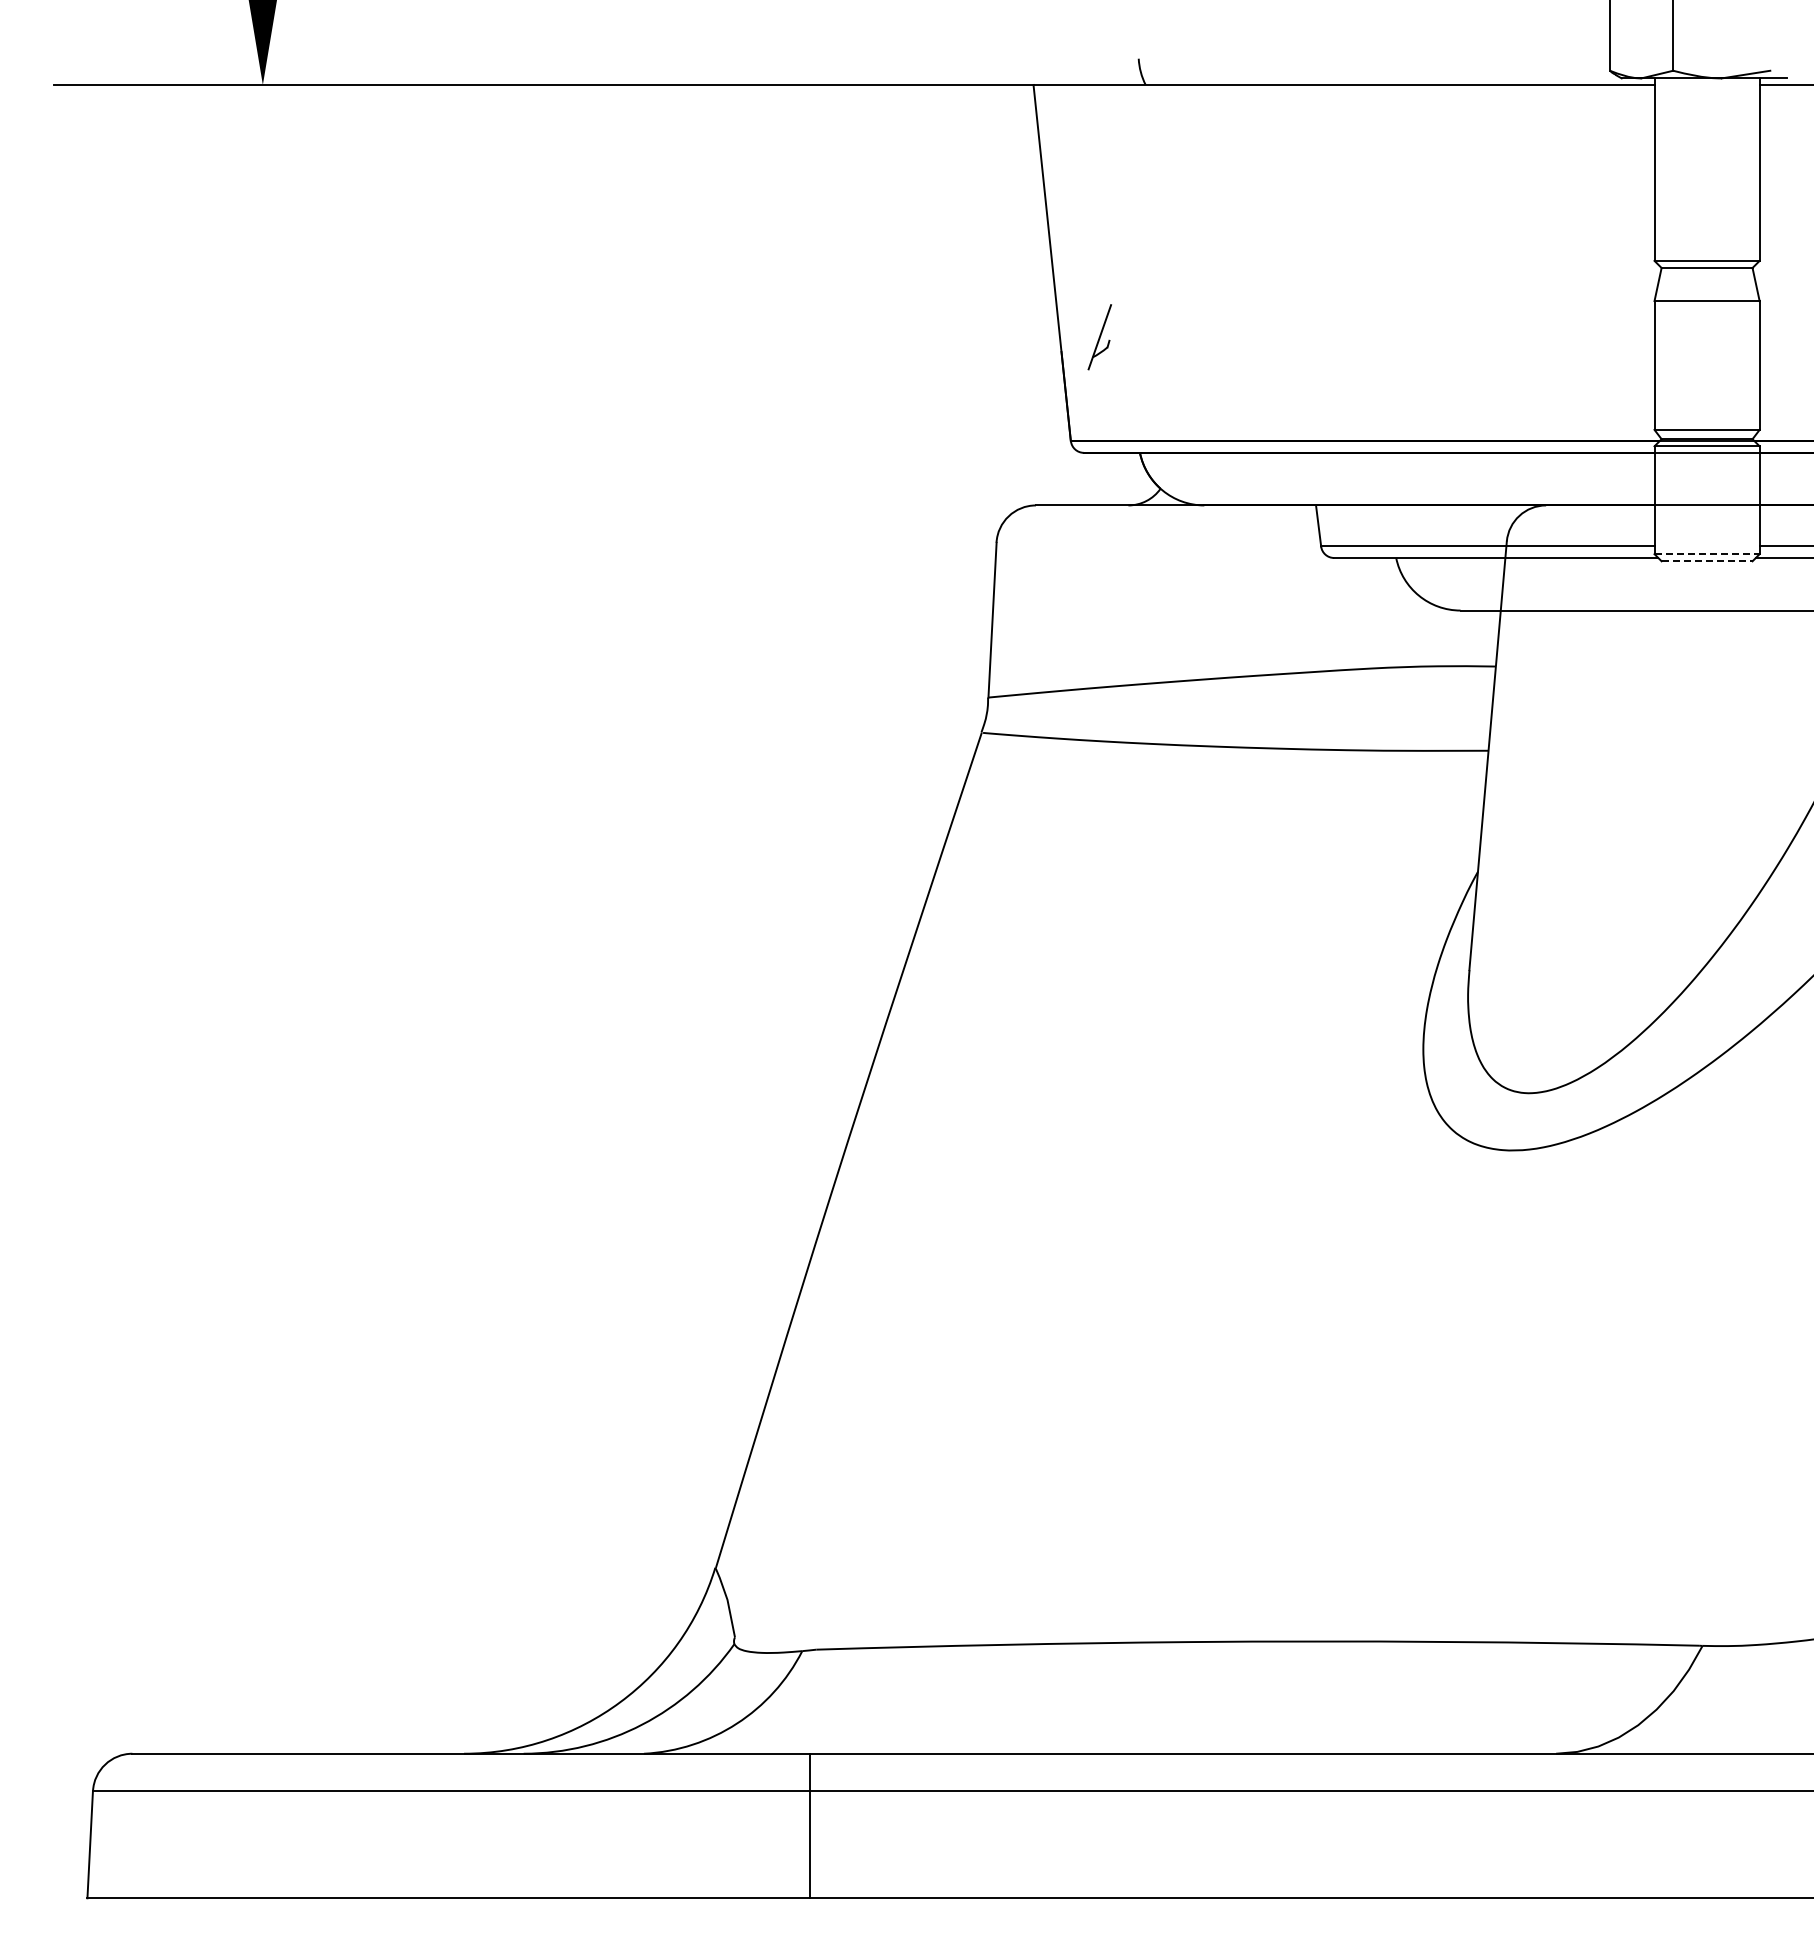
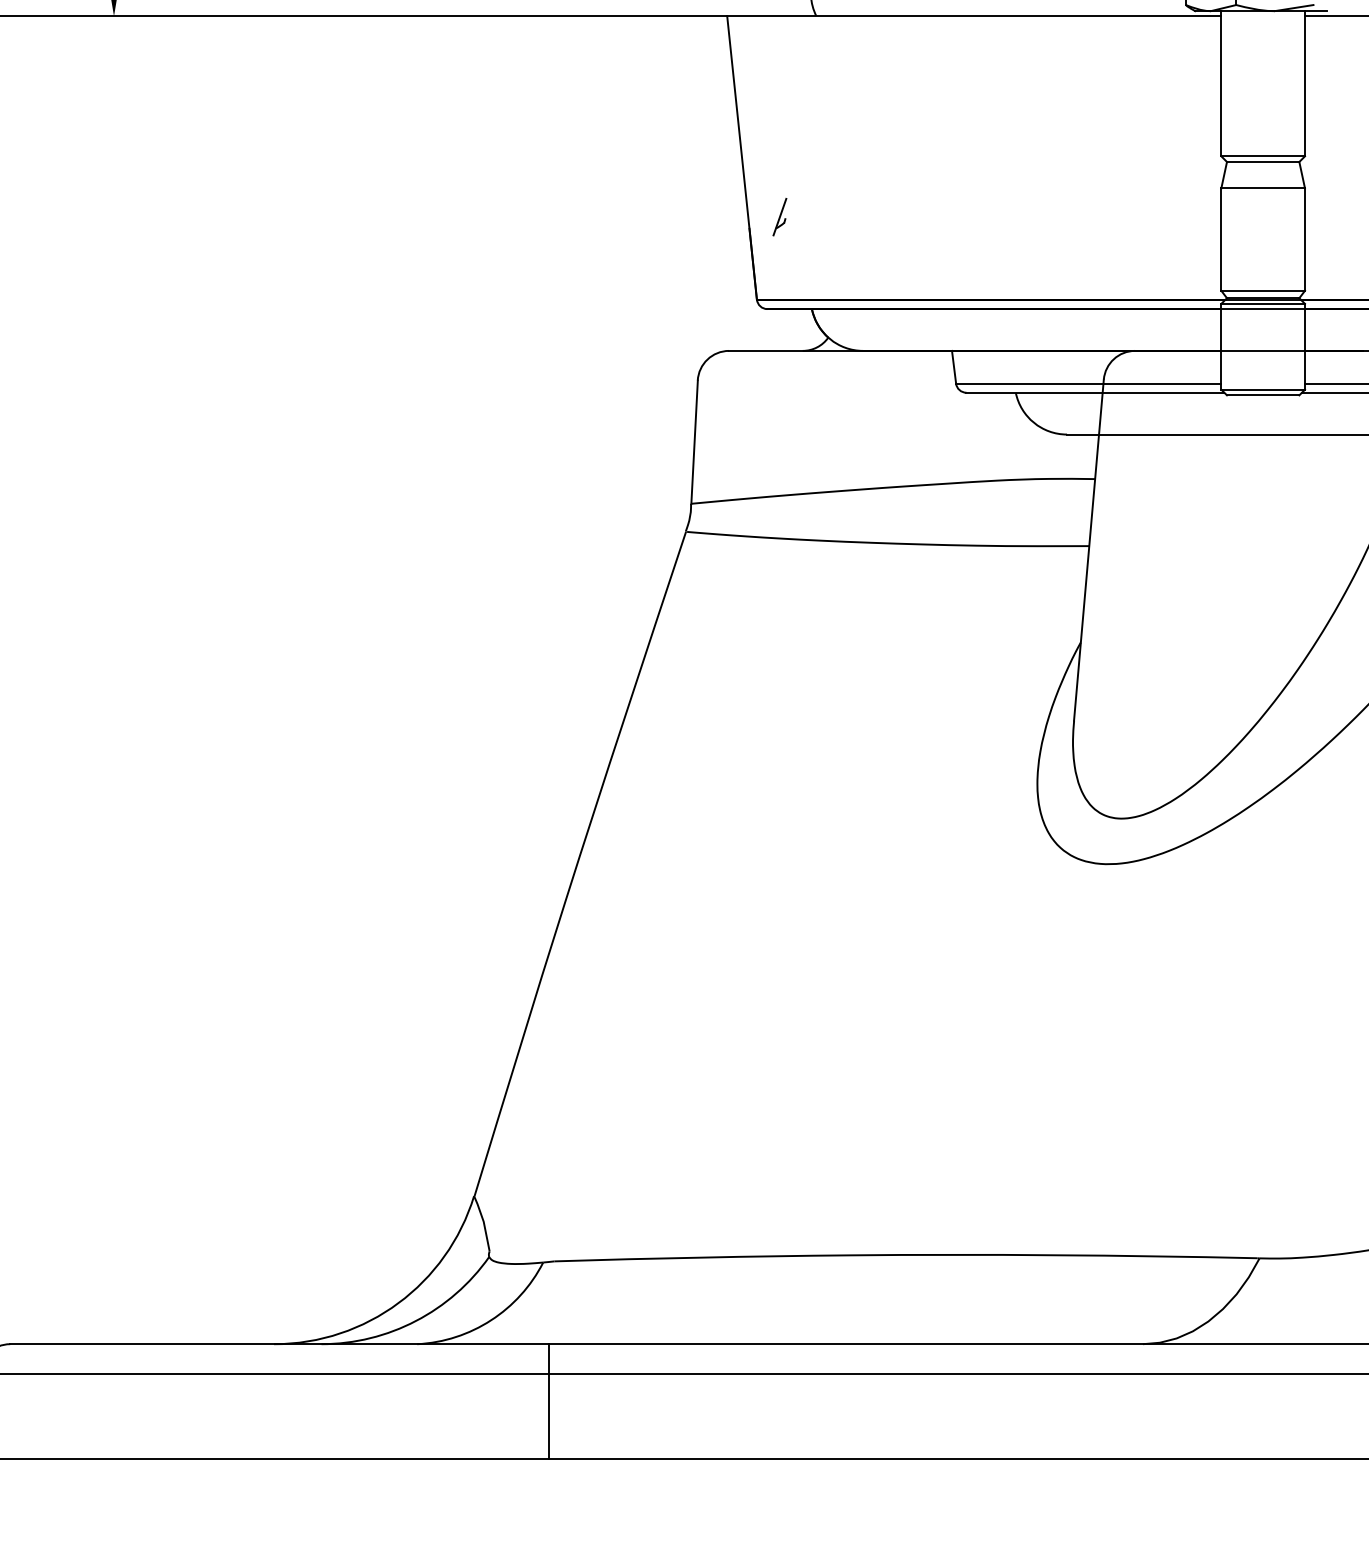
part: (1099, 337) -> (779, 217), size x0.71
line: (1707, 554) -> (1263, 389), dashed -> solid
line: (1707, 561) -> (1263, 395), dashed -> solid

